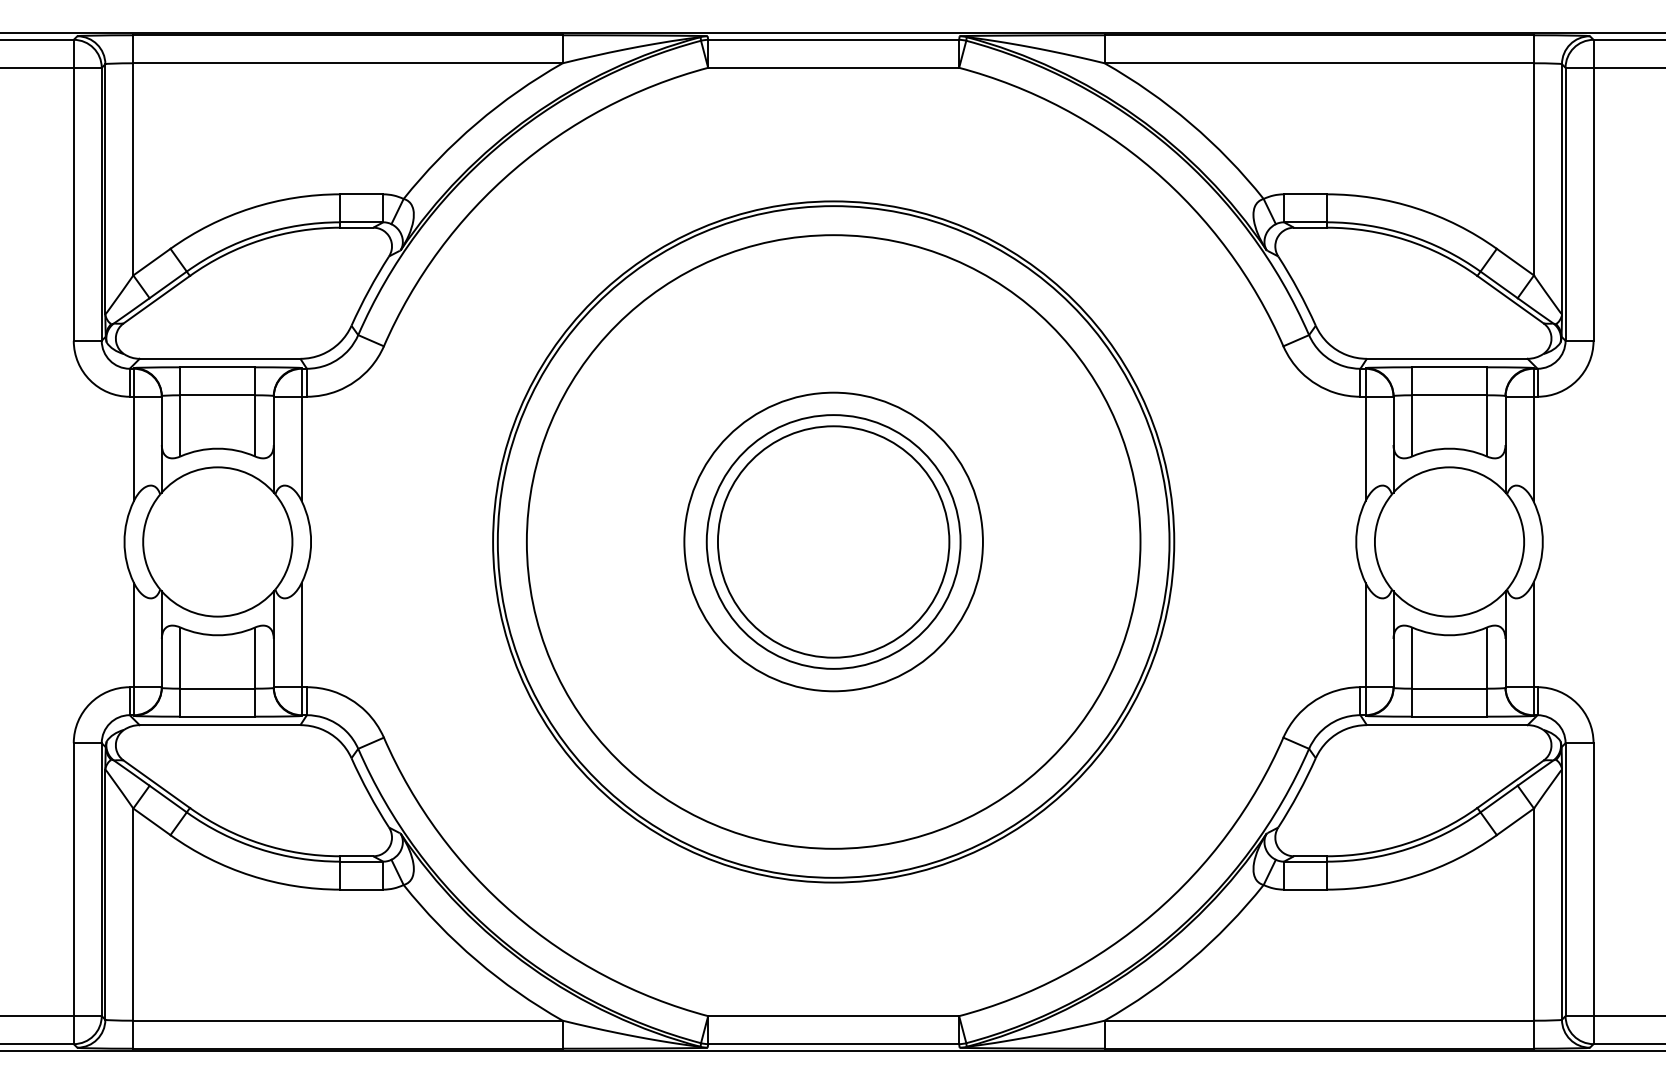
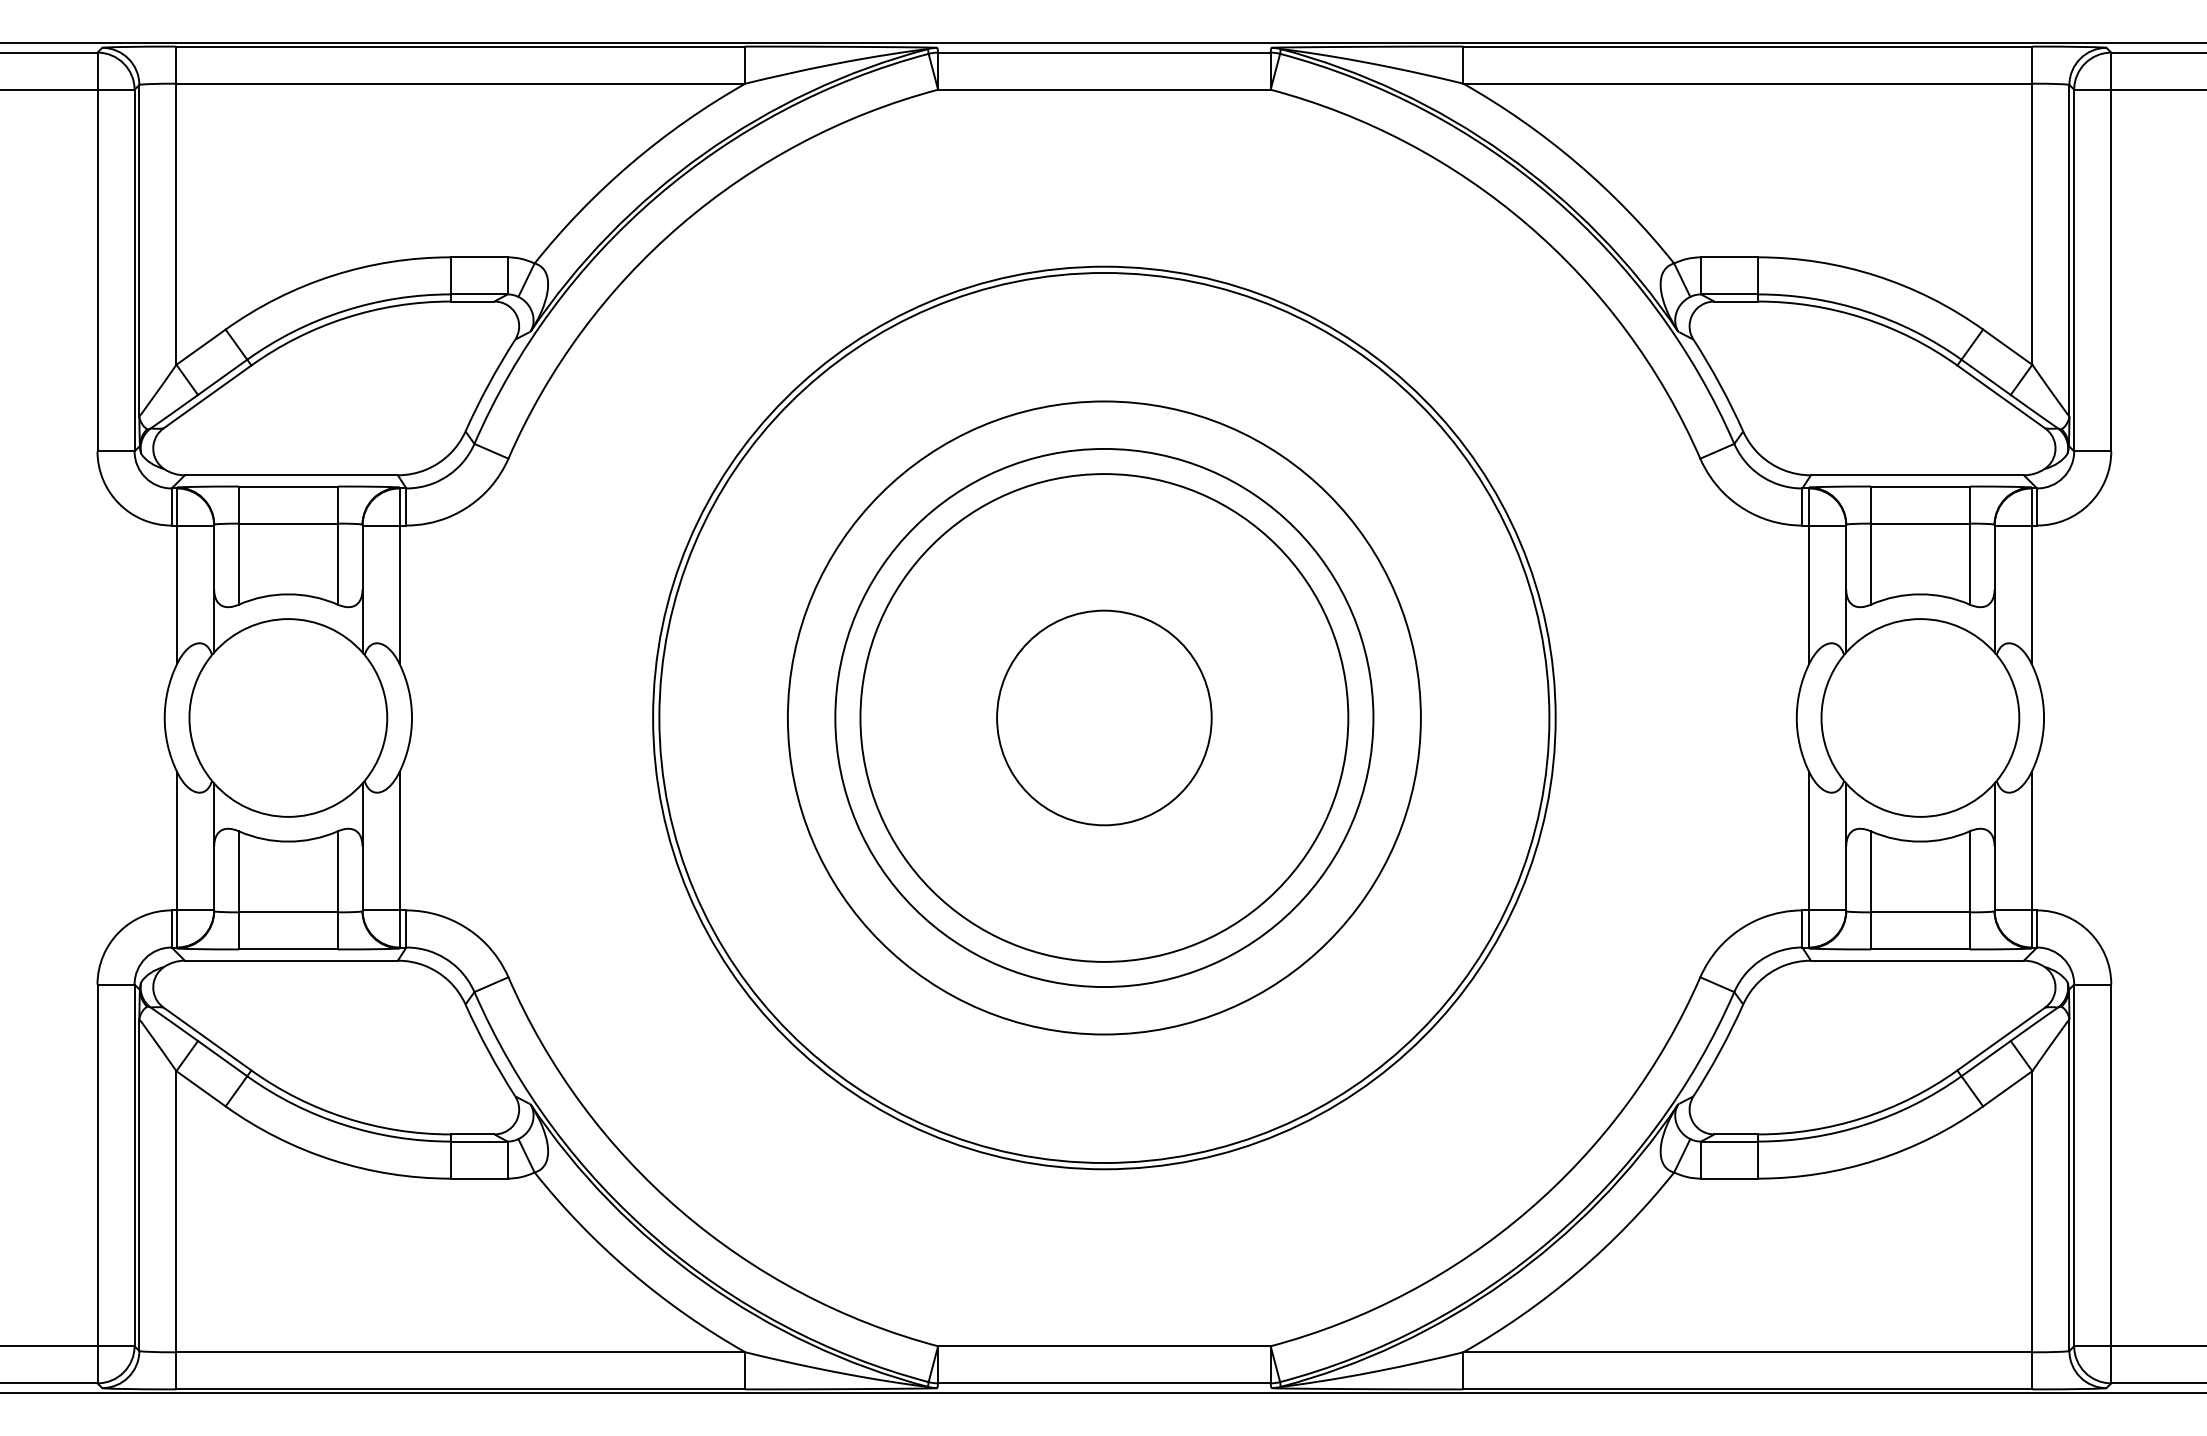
circle: (833, 541) -> (1103, 717), size x0.6
circle: (833, 541) -> (1104, 717), size x0.7
circle: (833, 541) -> (1104, 717), size x1.6
circle: (833, 541) -> (1104, 717), size x1.6

